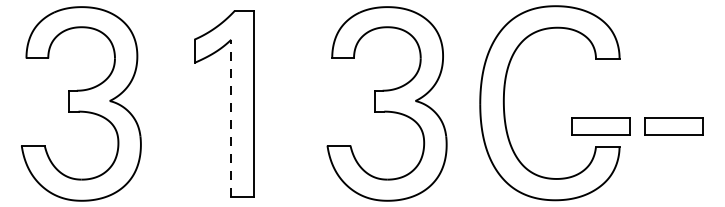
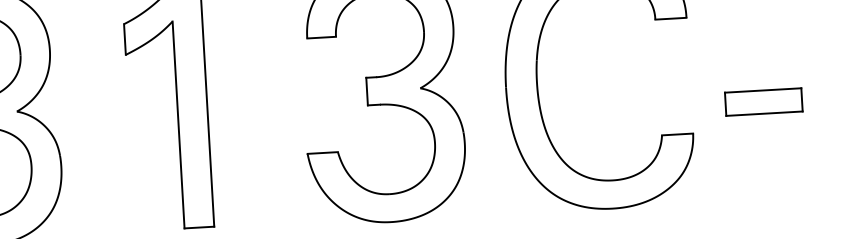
line: (231, 117) -> (178, 124), dashed -> solid
part: (600, 126) -> (666, 107), removed

